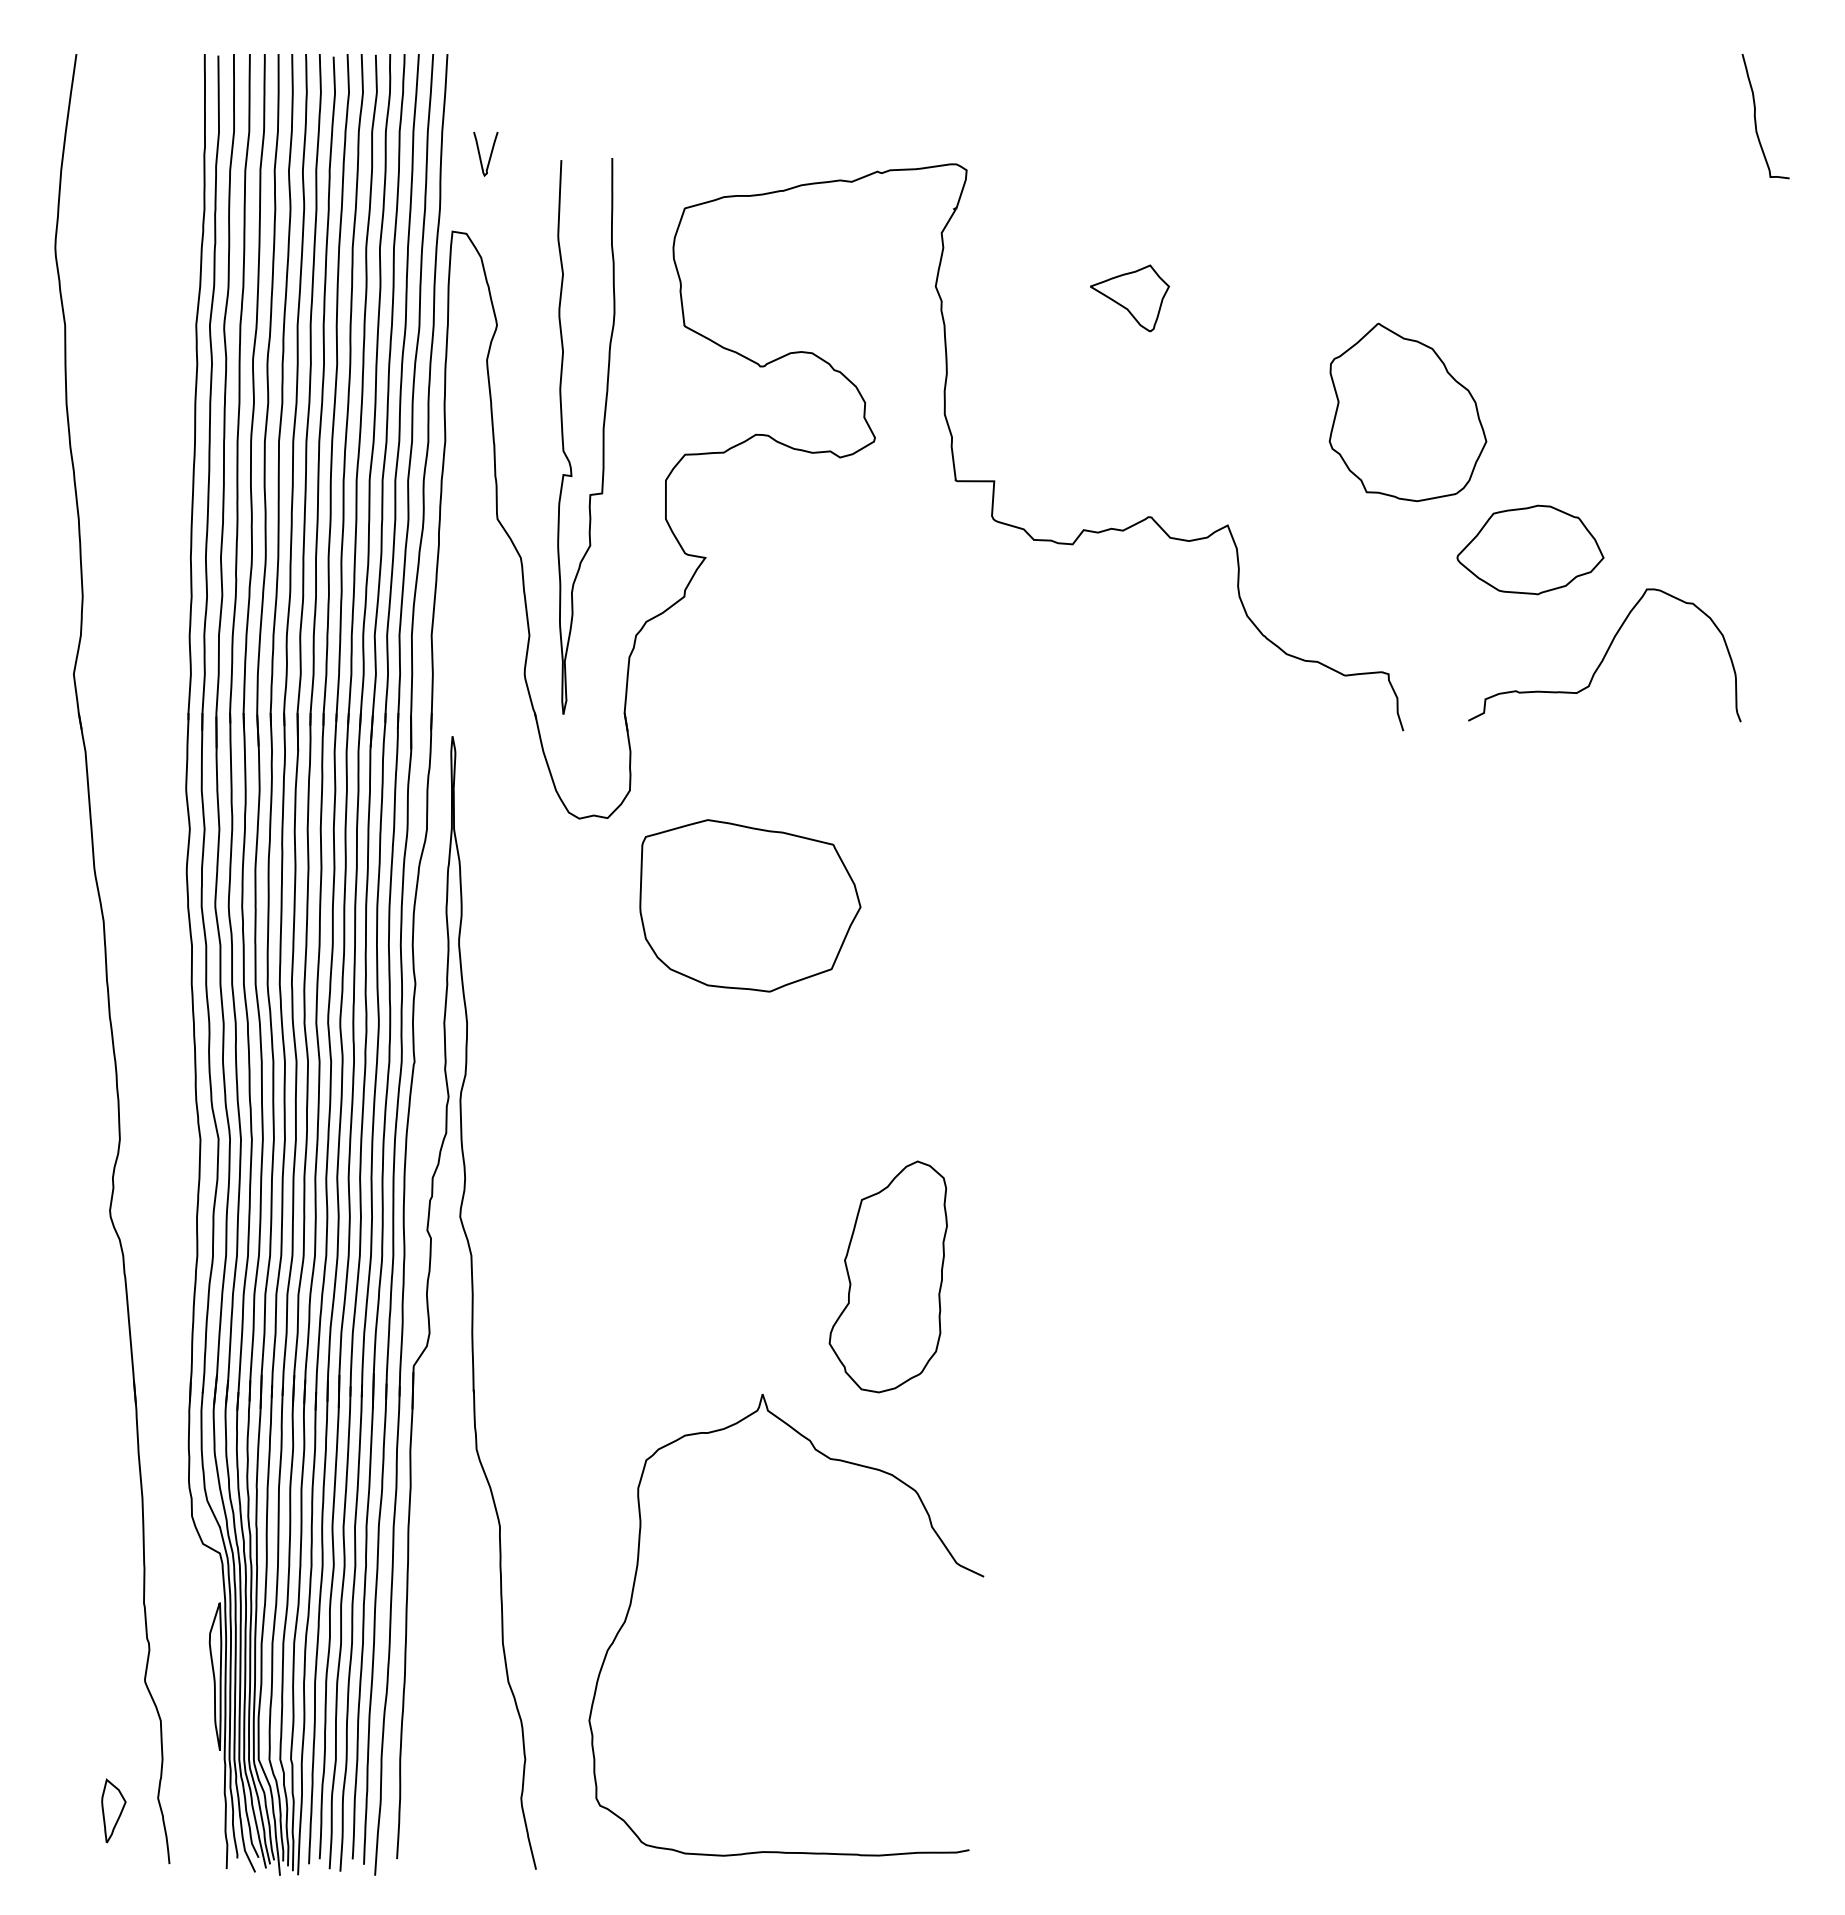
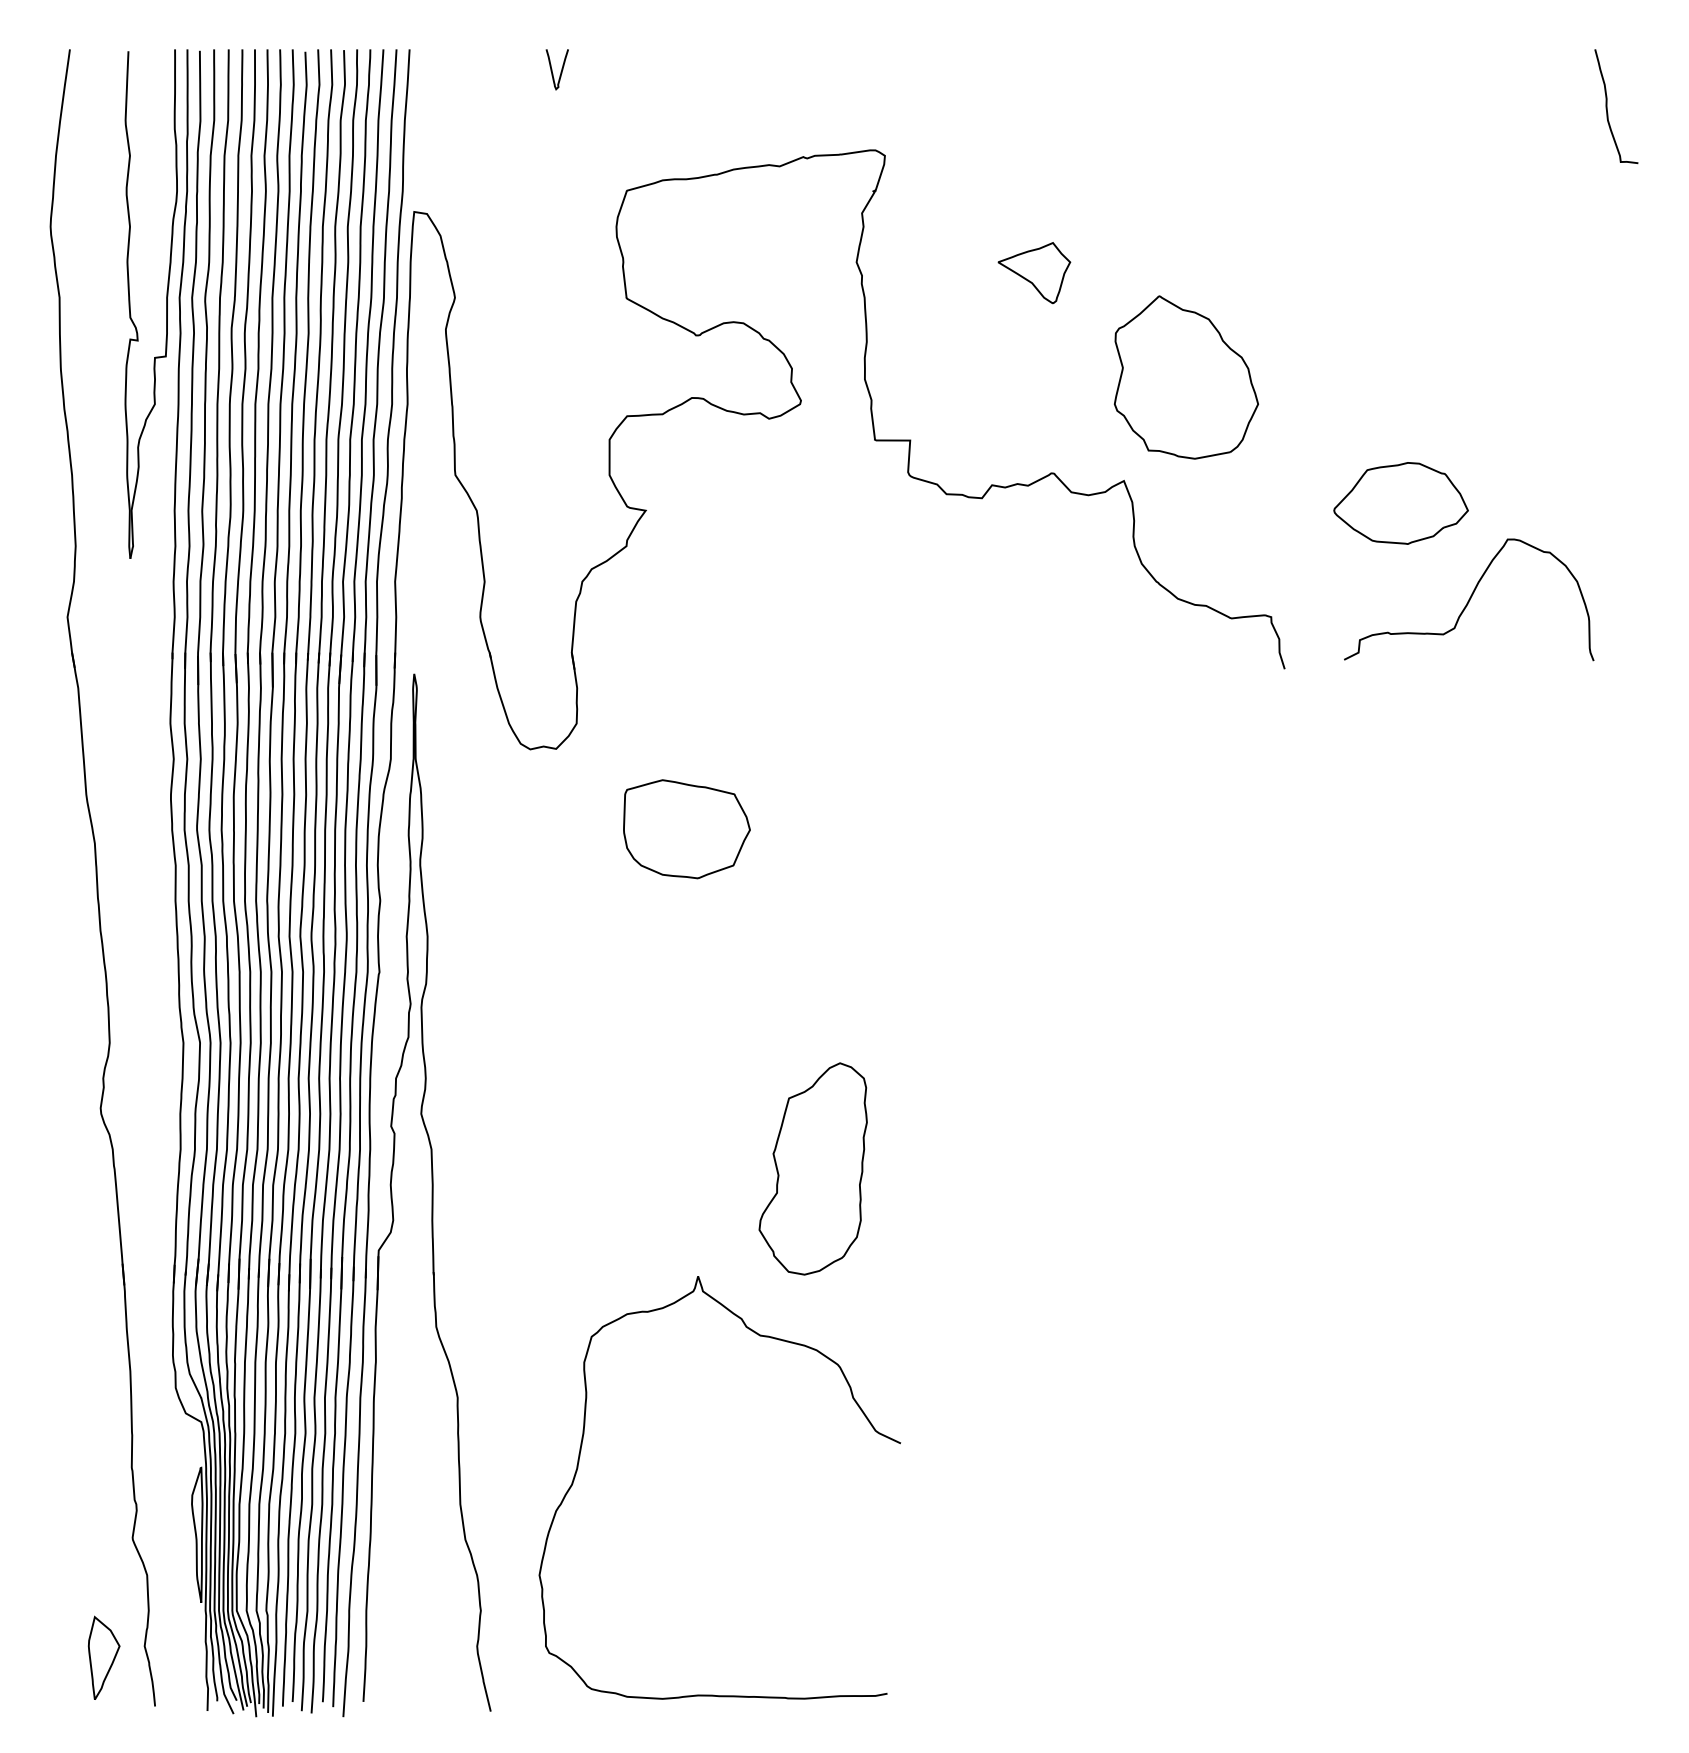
curve: (480, 153) -> (552, 69), moved
part: (1407, 412) -> (1185, 377), moved
part: (602, 436) -> (166, 304), moved
part: (750, 905) -> (687, 828), size x0.62
part: (113, 1810) -> (103, 1657), size x1.43

